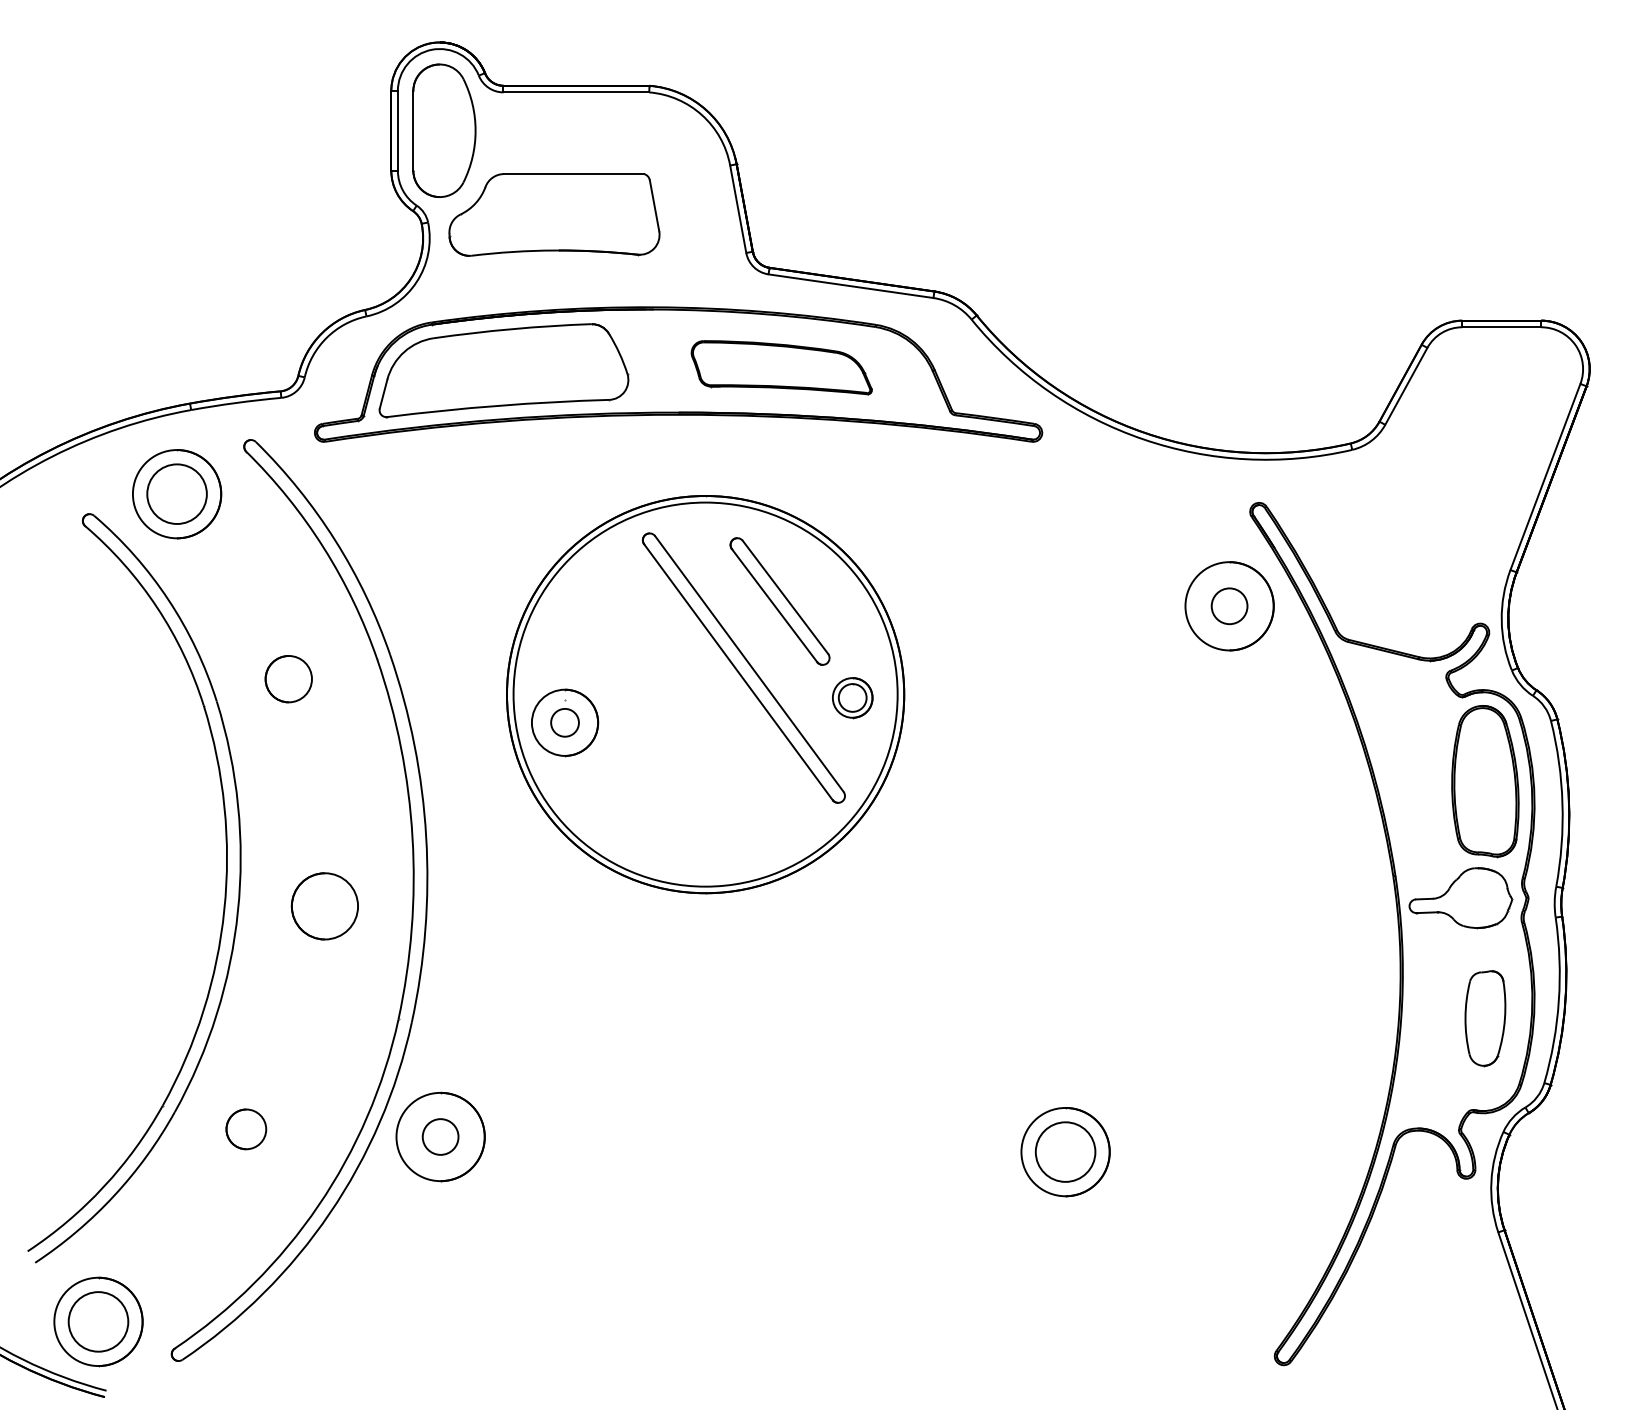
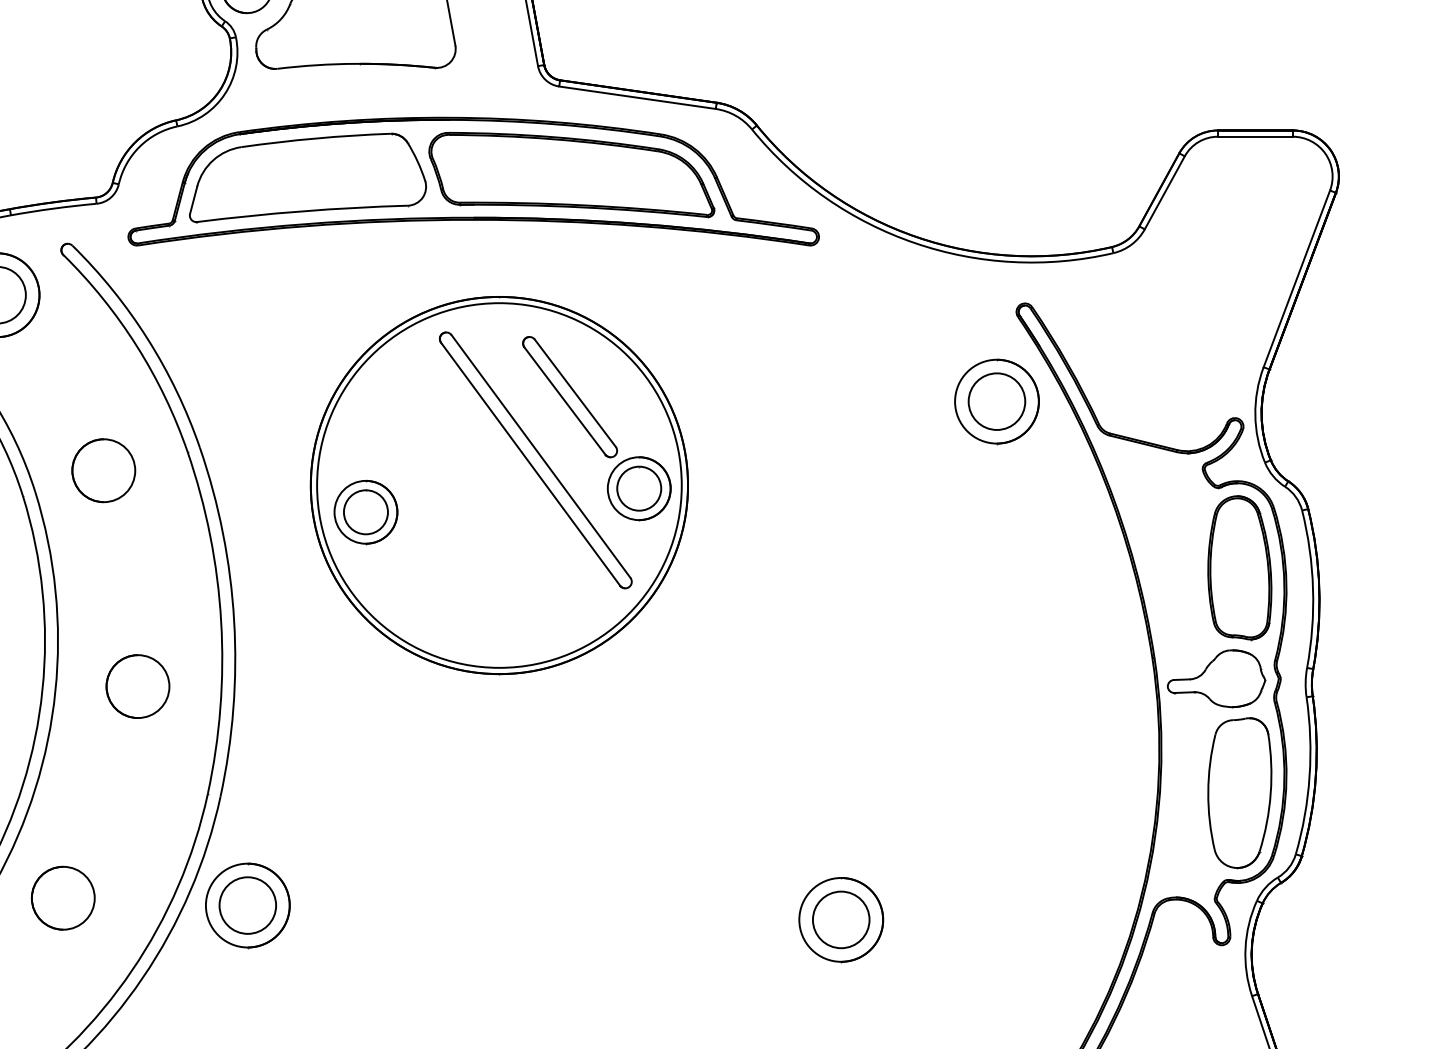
part: (781, 367) -> (571, 174), size x1.67
circle: (1229, 606) -> (996, 401), size x1.67
circle: (288, 679) -> (103, 471), size x1.43
part: (852, 697) -> (638, 488), size x1.67
circle: (564, 722) -> (365, 512), size x1.67
part: (1485, 1018) -> (1239, 793), size x1.67
circle: (246, 1129) -> (63, 898), size x1.67
circle: (440, 1136) -> (247, 905), size x1.67

